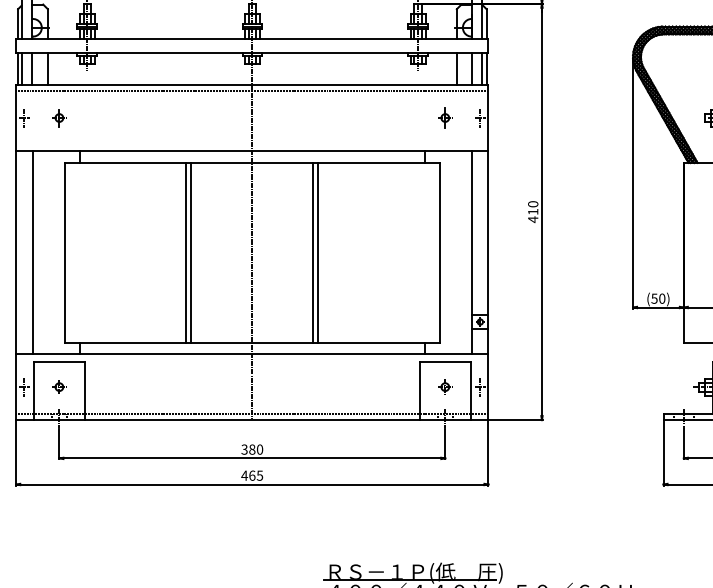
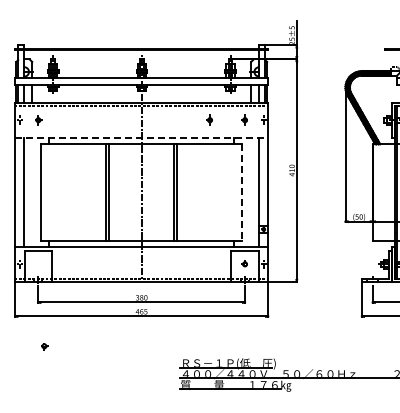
part: (378, 116) -> (209, 119), added
line: (253, 150) -> (142, 137), solid -> dashed
line: (440, 252) -> (242, 192), solid -> dashed
part: (59, 387) -> (44, 346), moved

